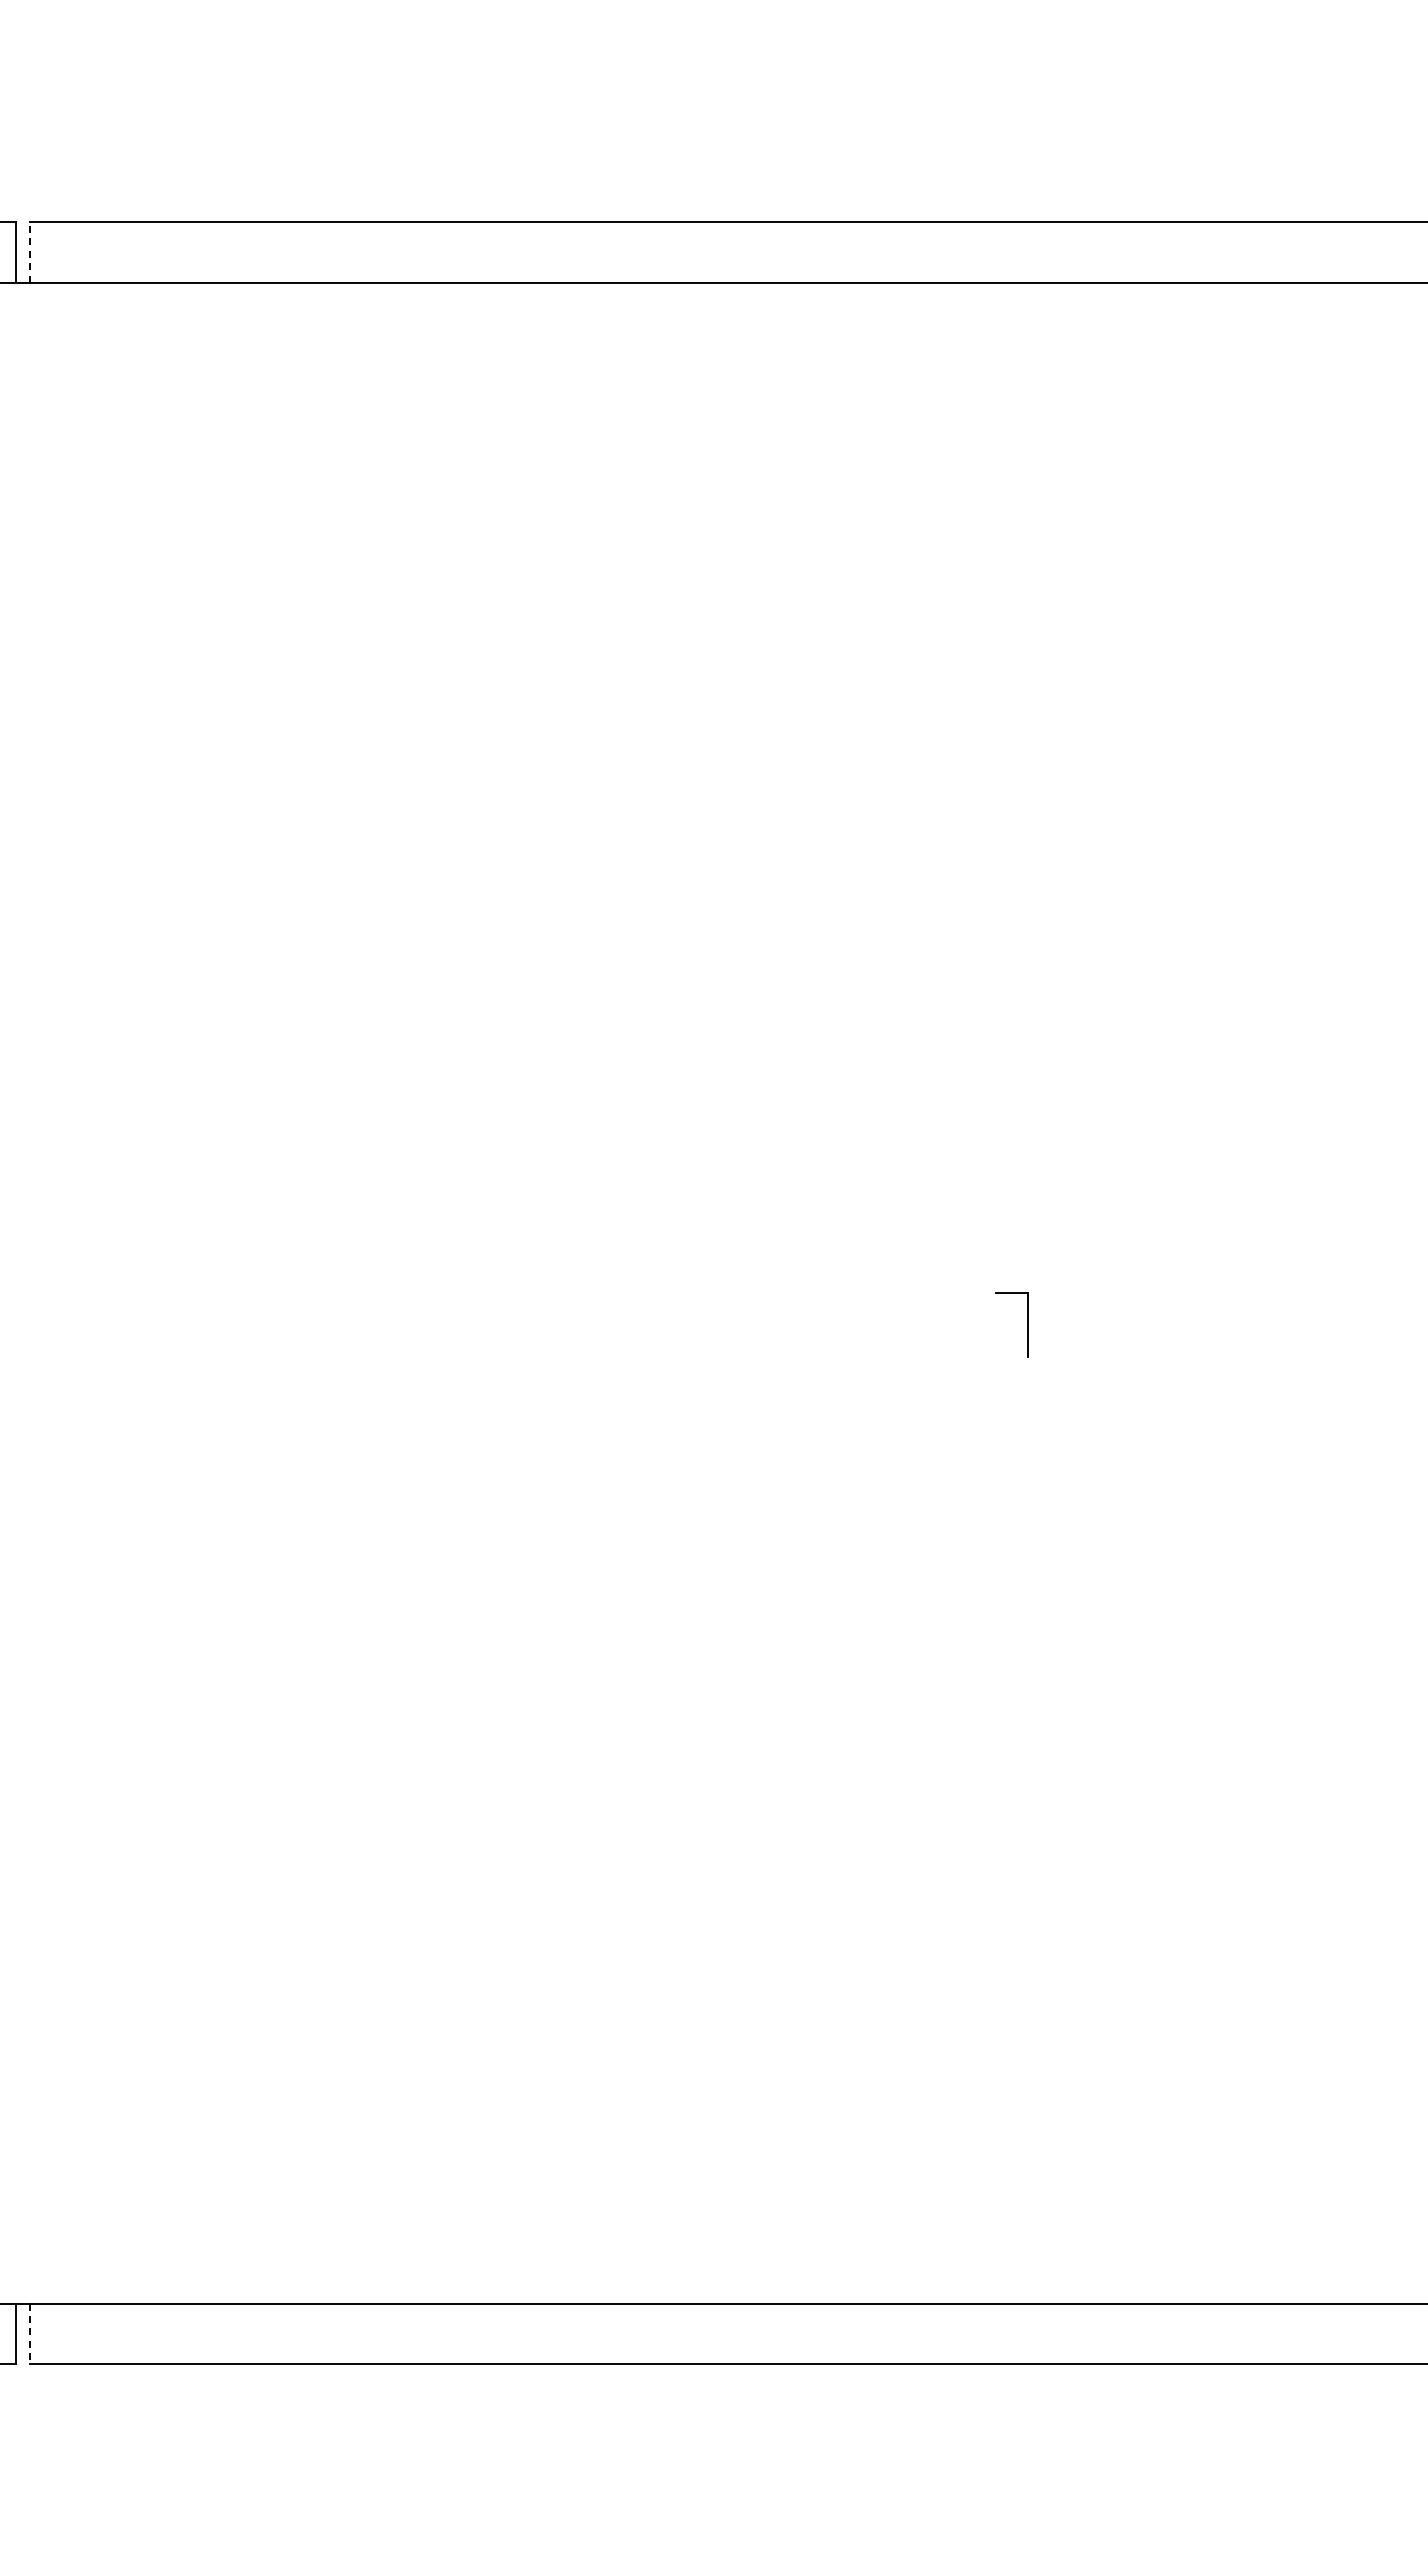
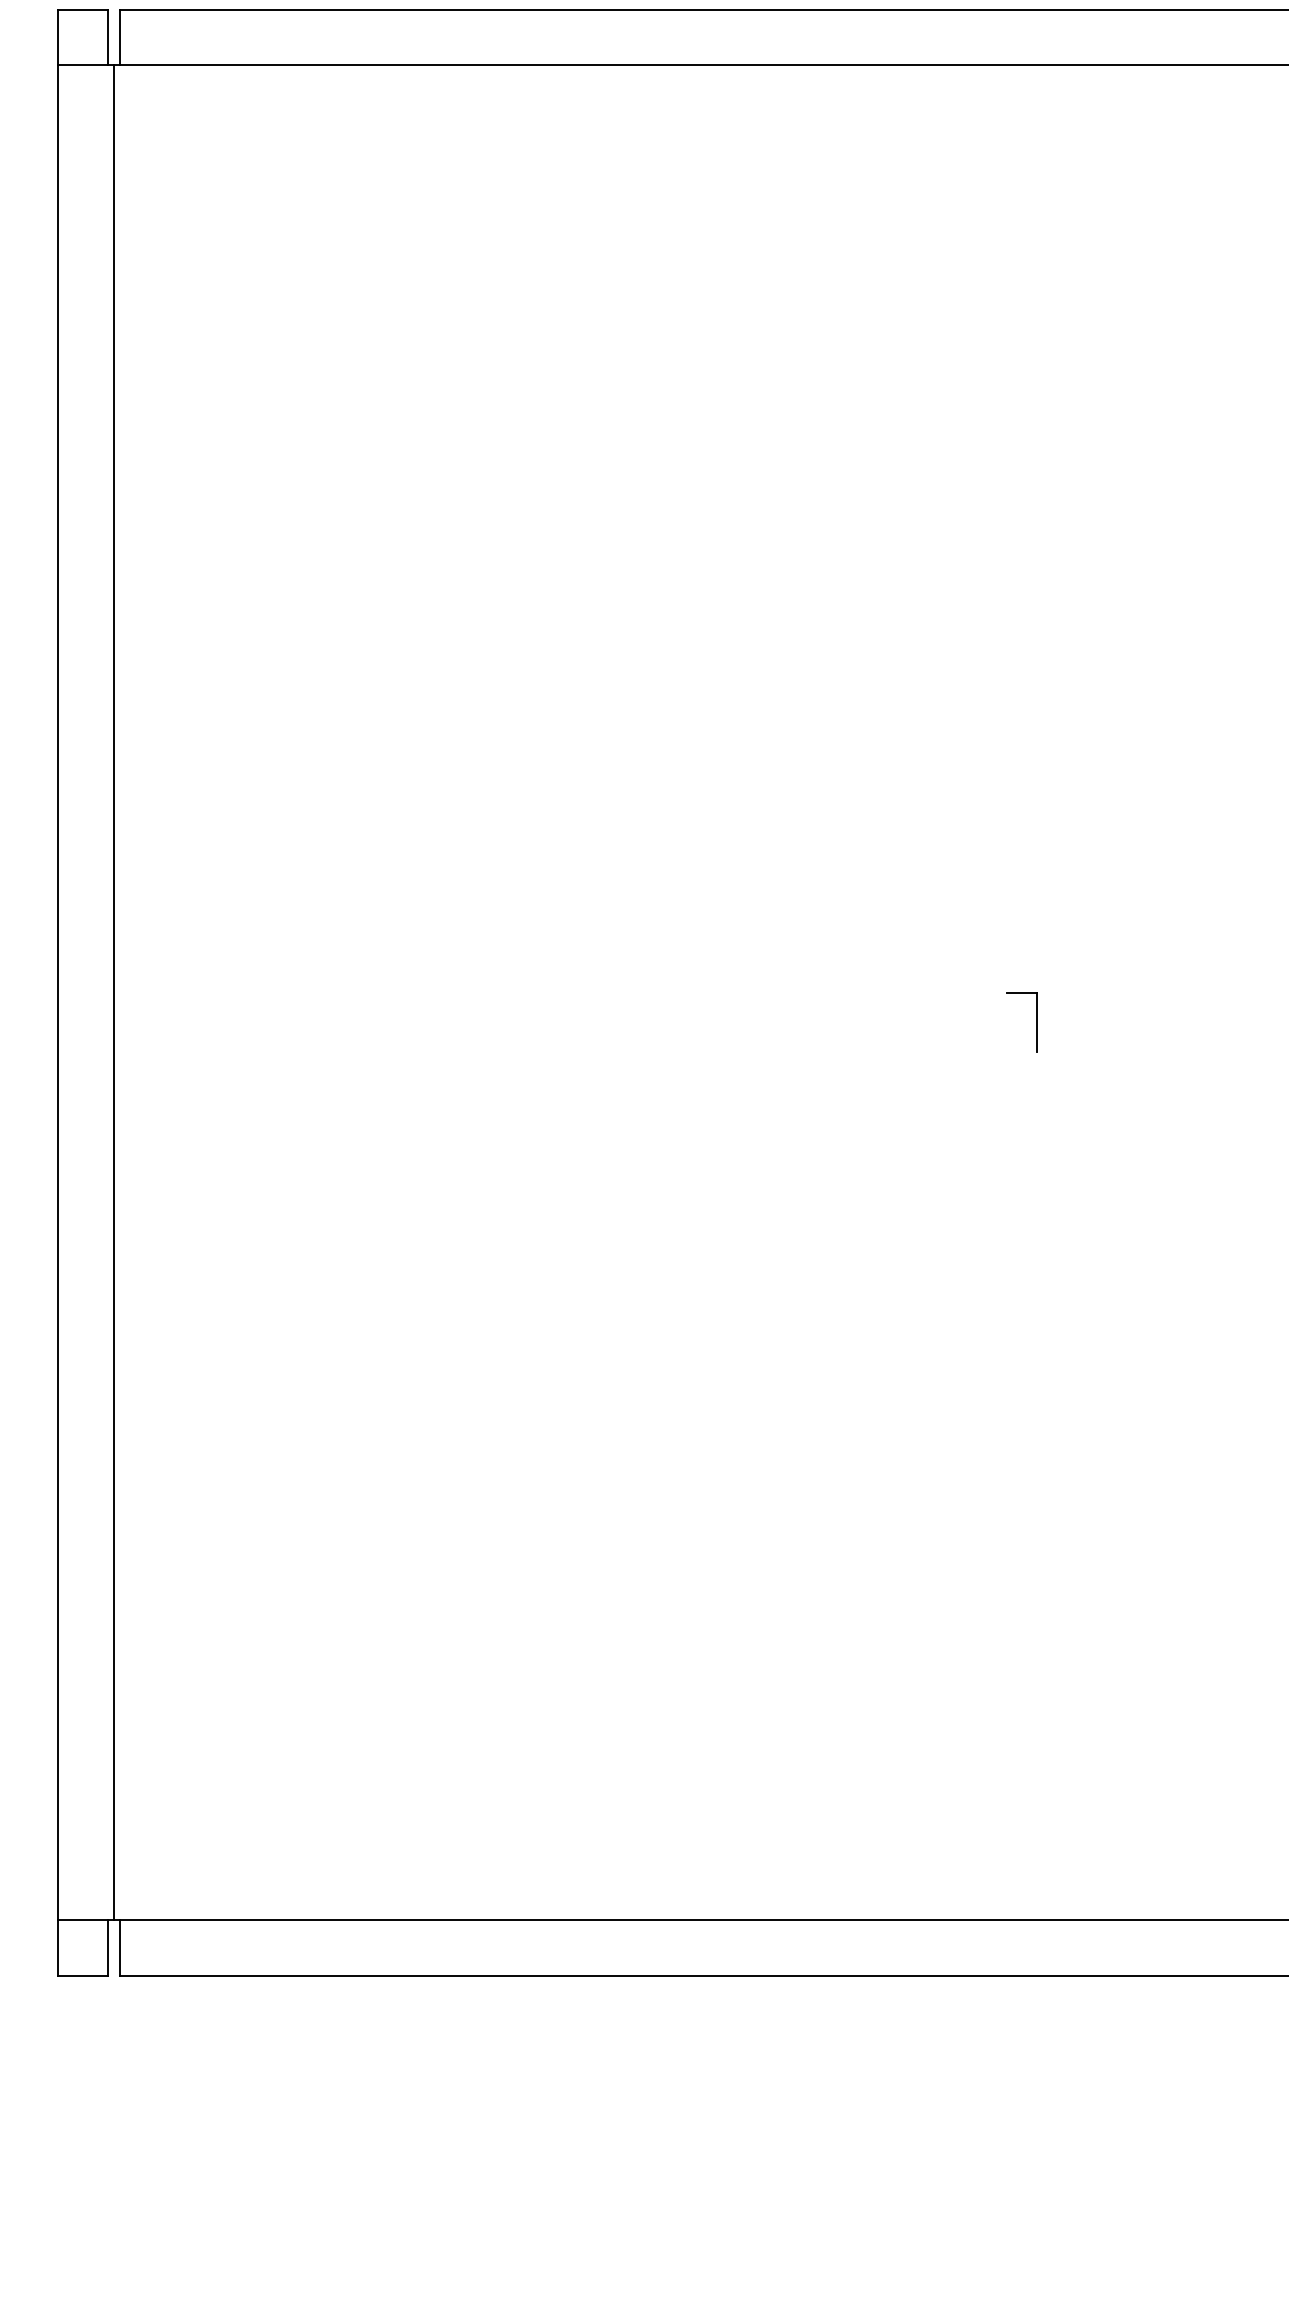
line: (29, 251) -> (119, 36), dashed -> solid
line: (23, 1292) -> (114, 992), added
line: (29, 2334) -> (119, 1948), dashed -> solid

